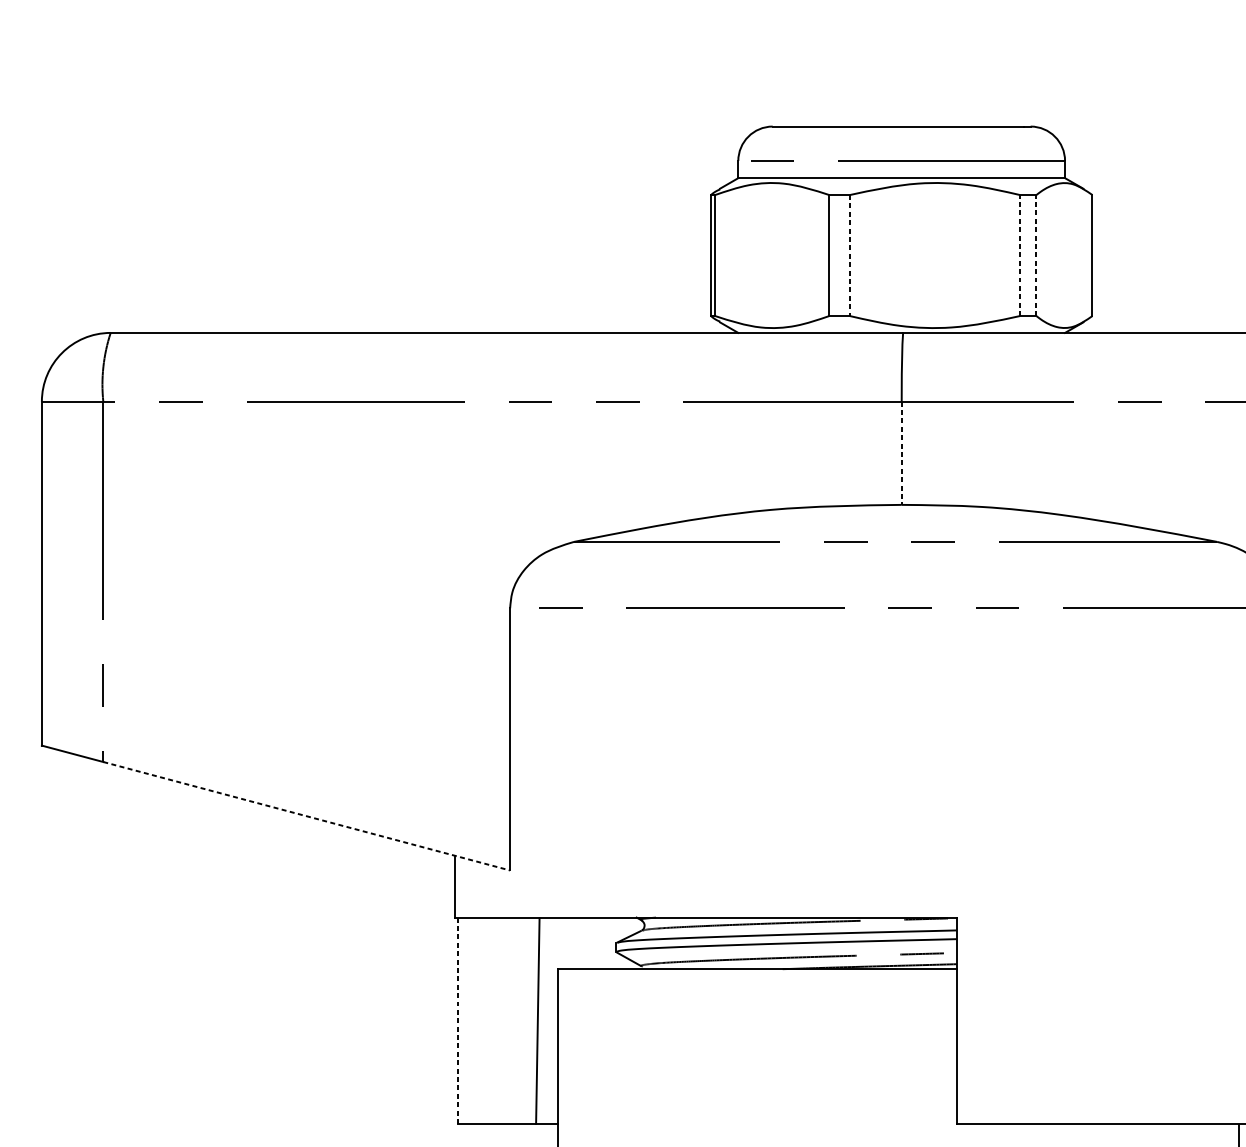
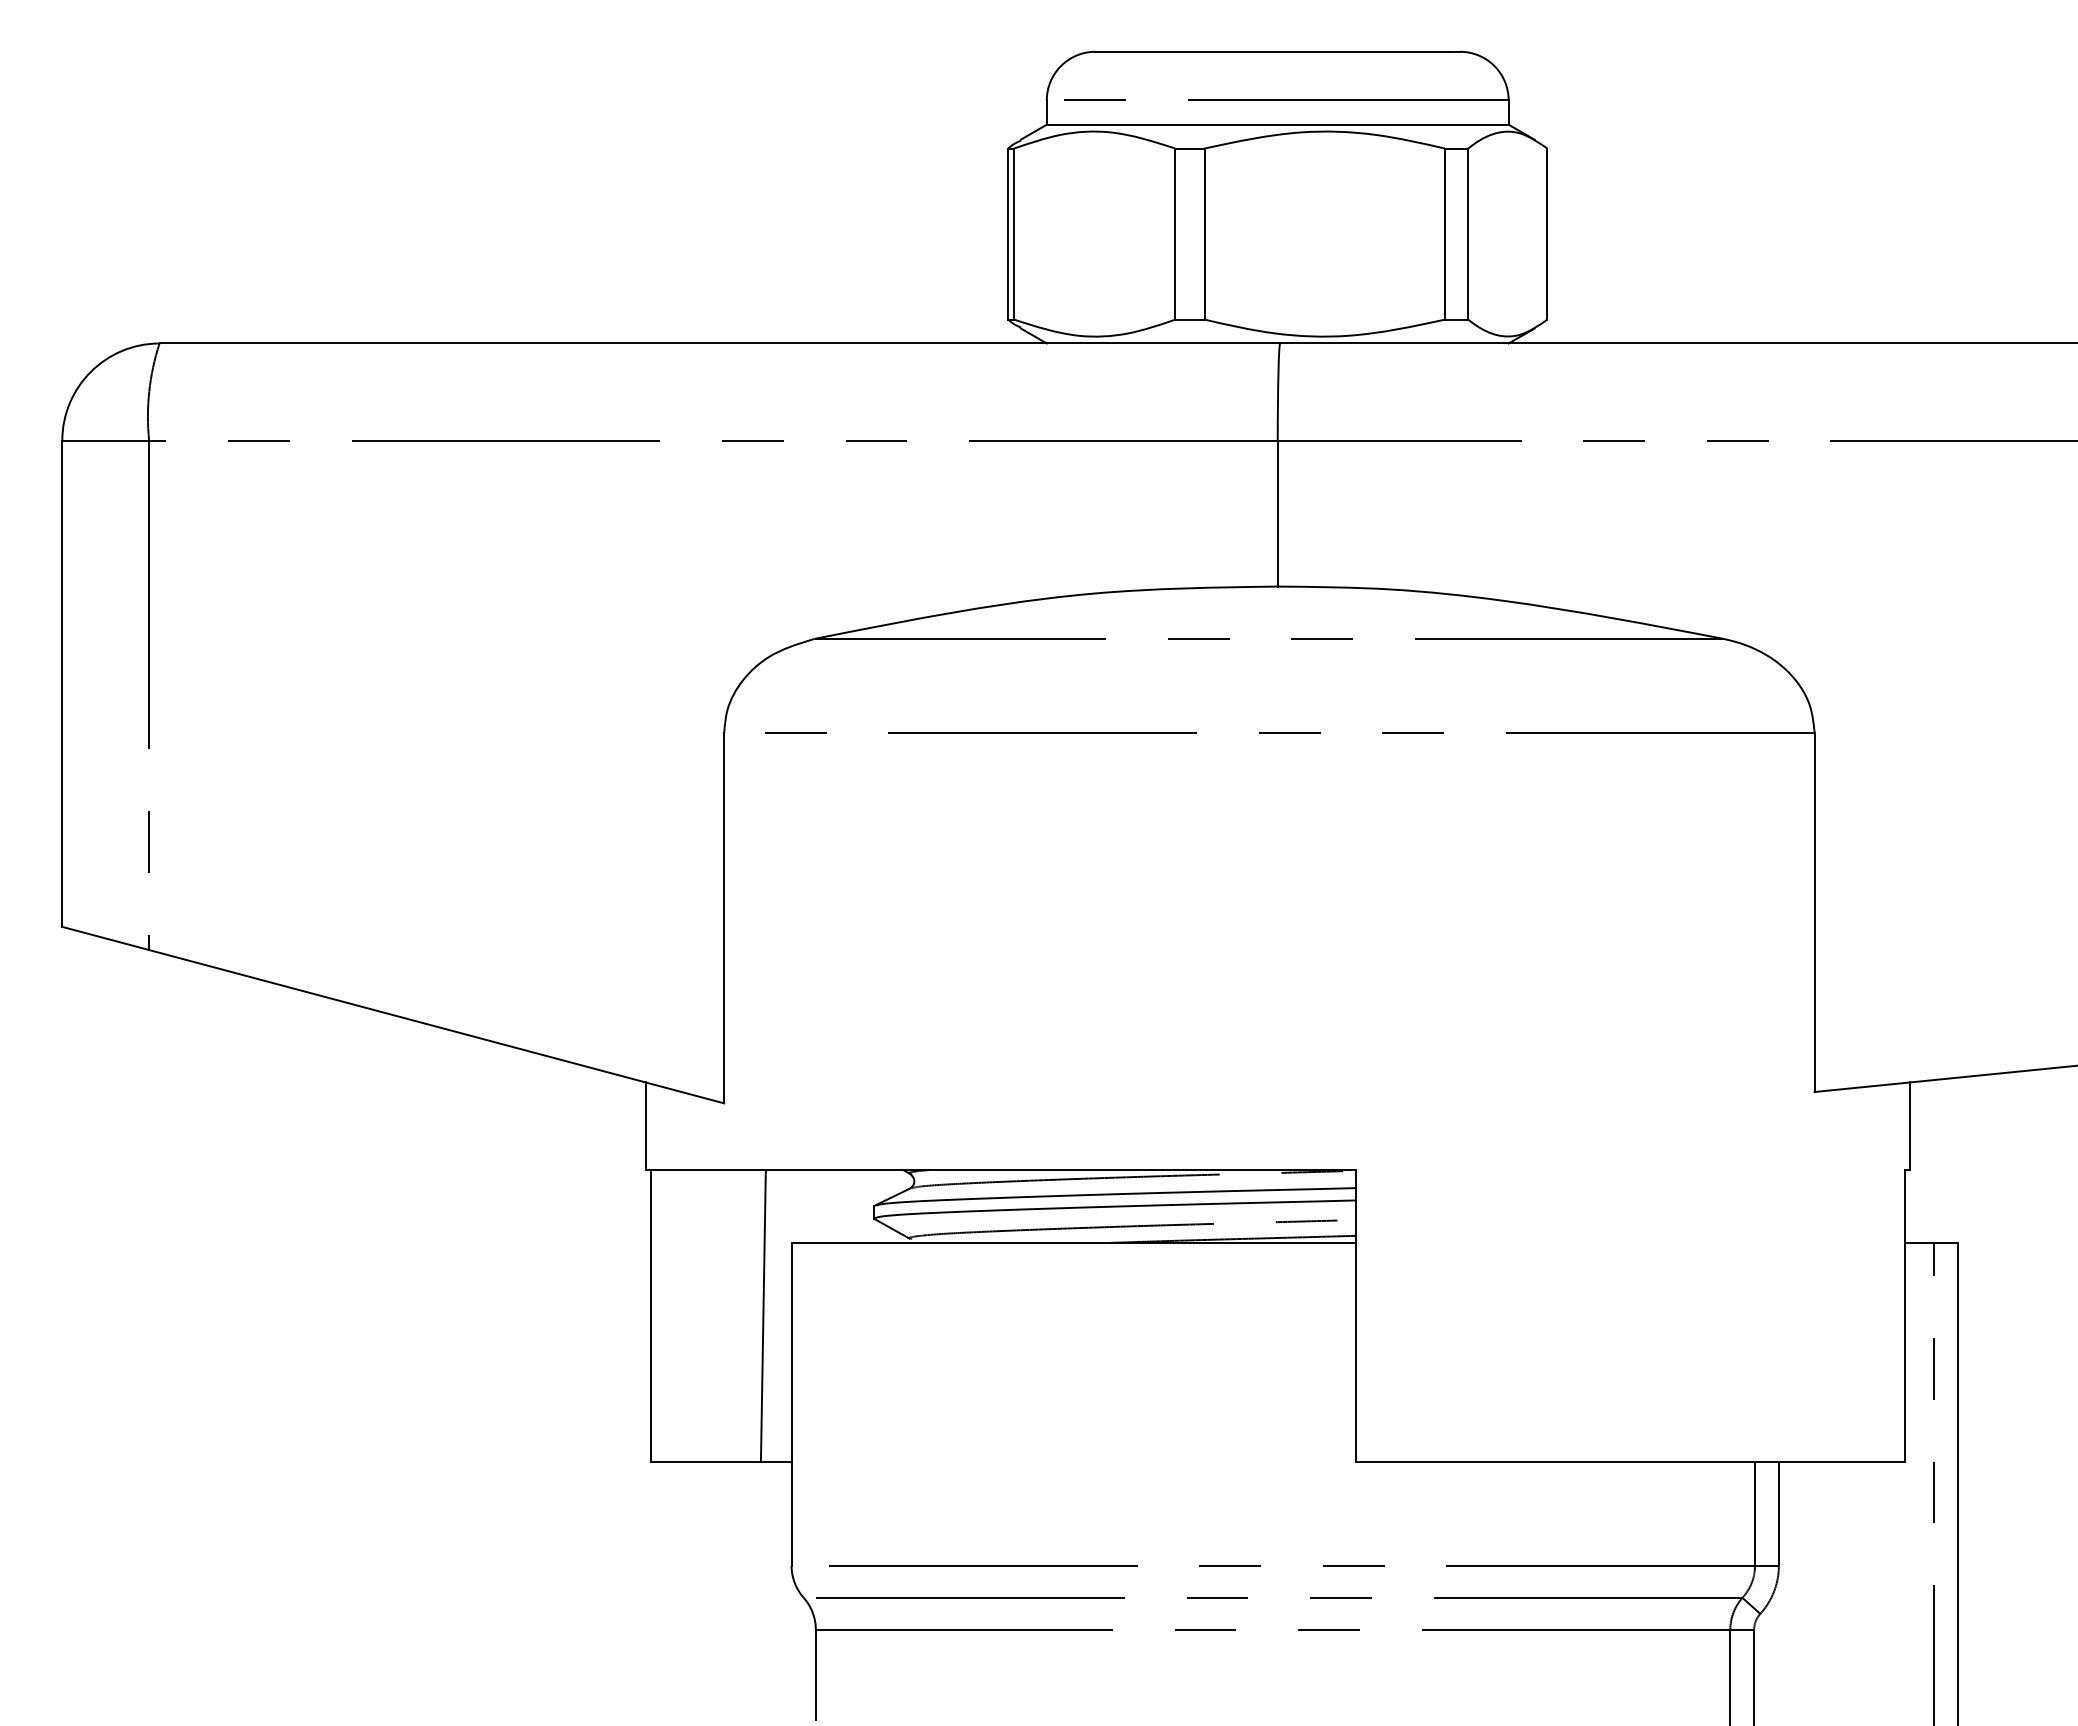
line: (849, 255) -> (1204, 234), dashed -> solid
line: (1020, 255) -> (1445, 234), dashed -> solid
line: (1036, 255) -> (1468, 234), dashed -> solid
line: (901, 453) -> (1277, 513), dashed -> solid
line: (306, 816) -> (436, 1026), dashed -> solid
line: (457, 1020) -> (650, 1315), dashed -> solid

